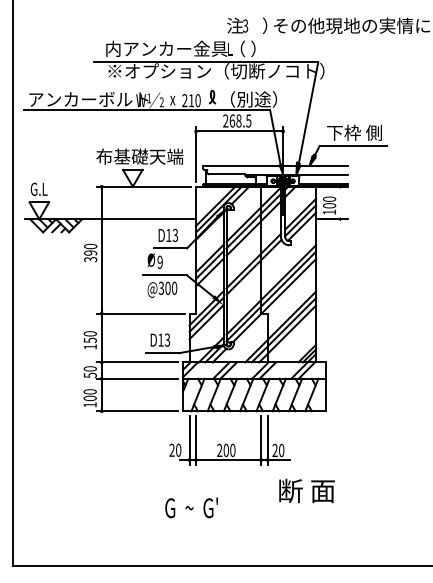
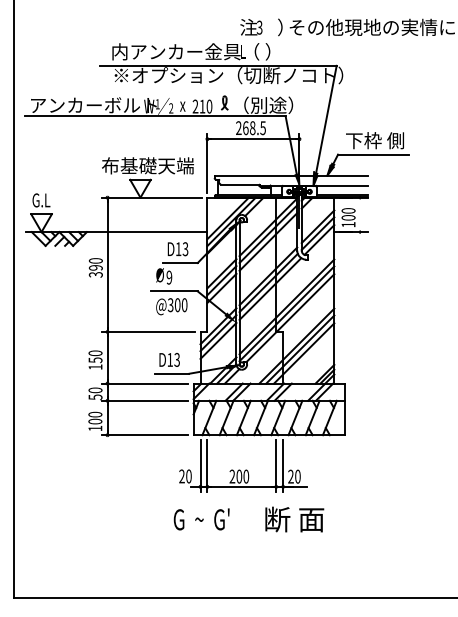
line: (255, 272) -> (270, 288), added
text: (306, 490) -> (294, 519), moved
text: (191, 507) -> (201, 519), moved

